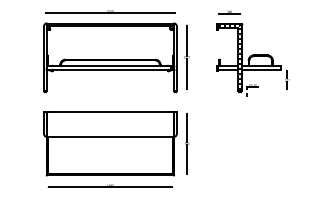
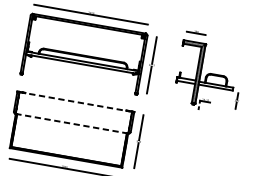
line: (110, 112) -> (75, 102), solid -> dashed
line: (110, 136) -> (72, 123), solid -> dashed

